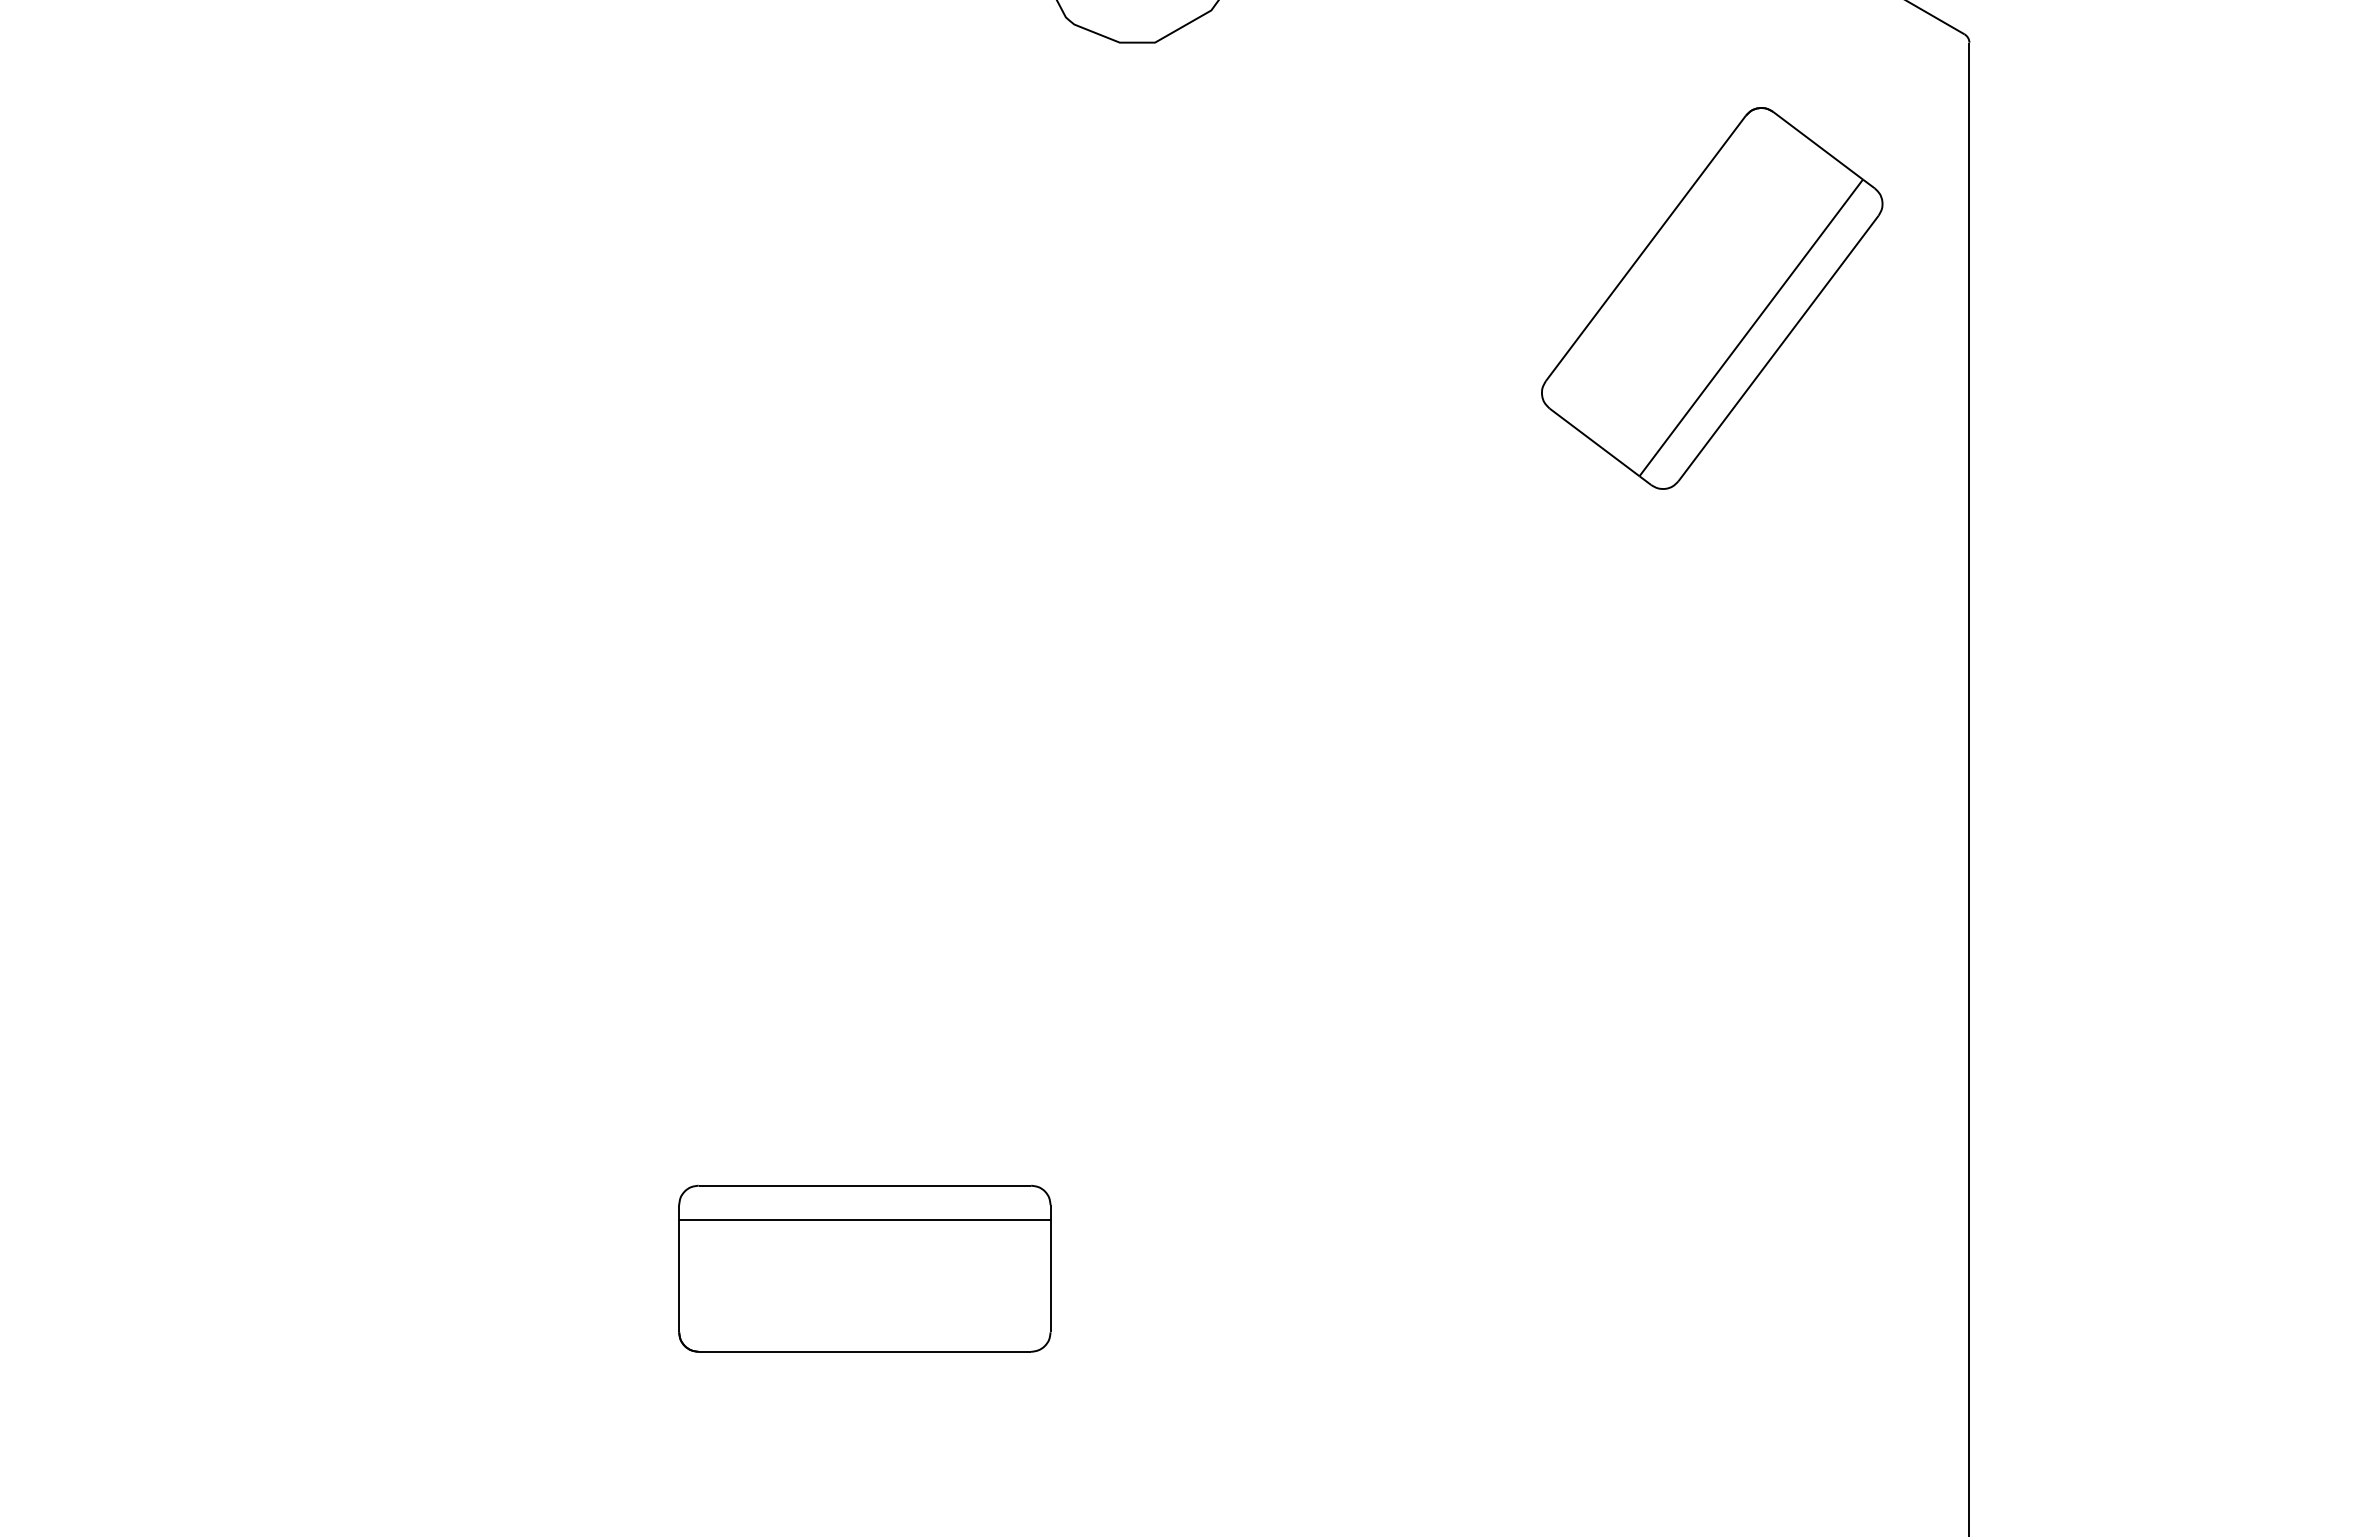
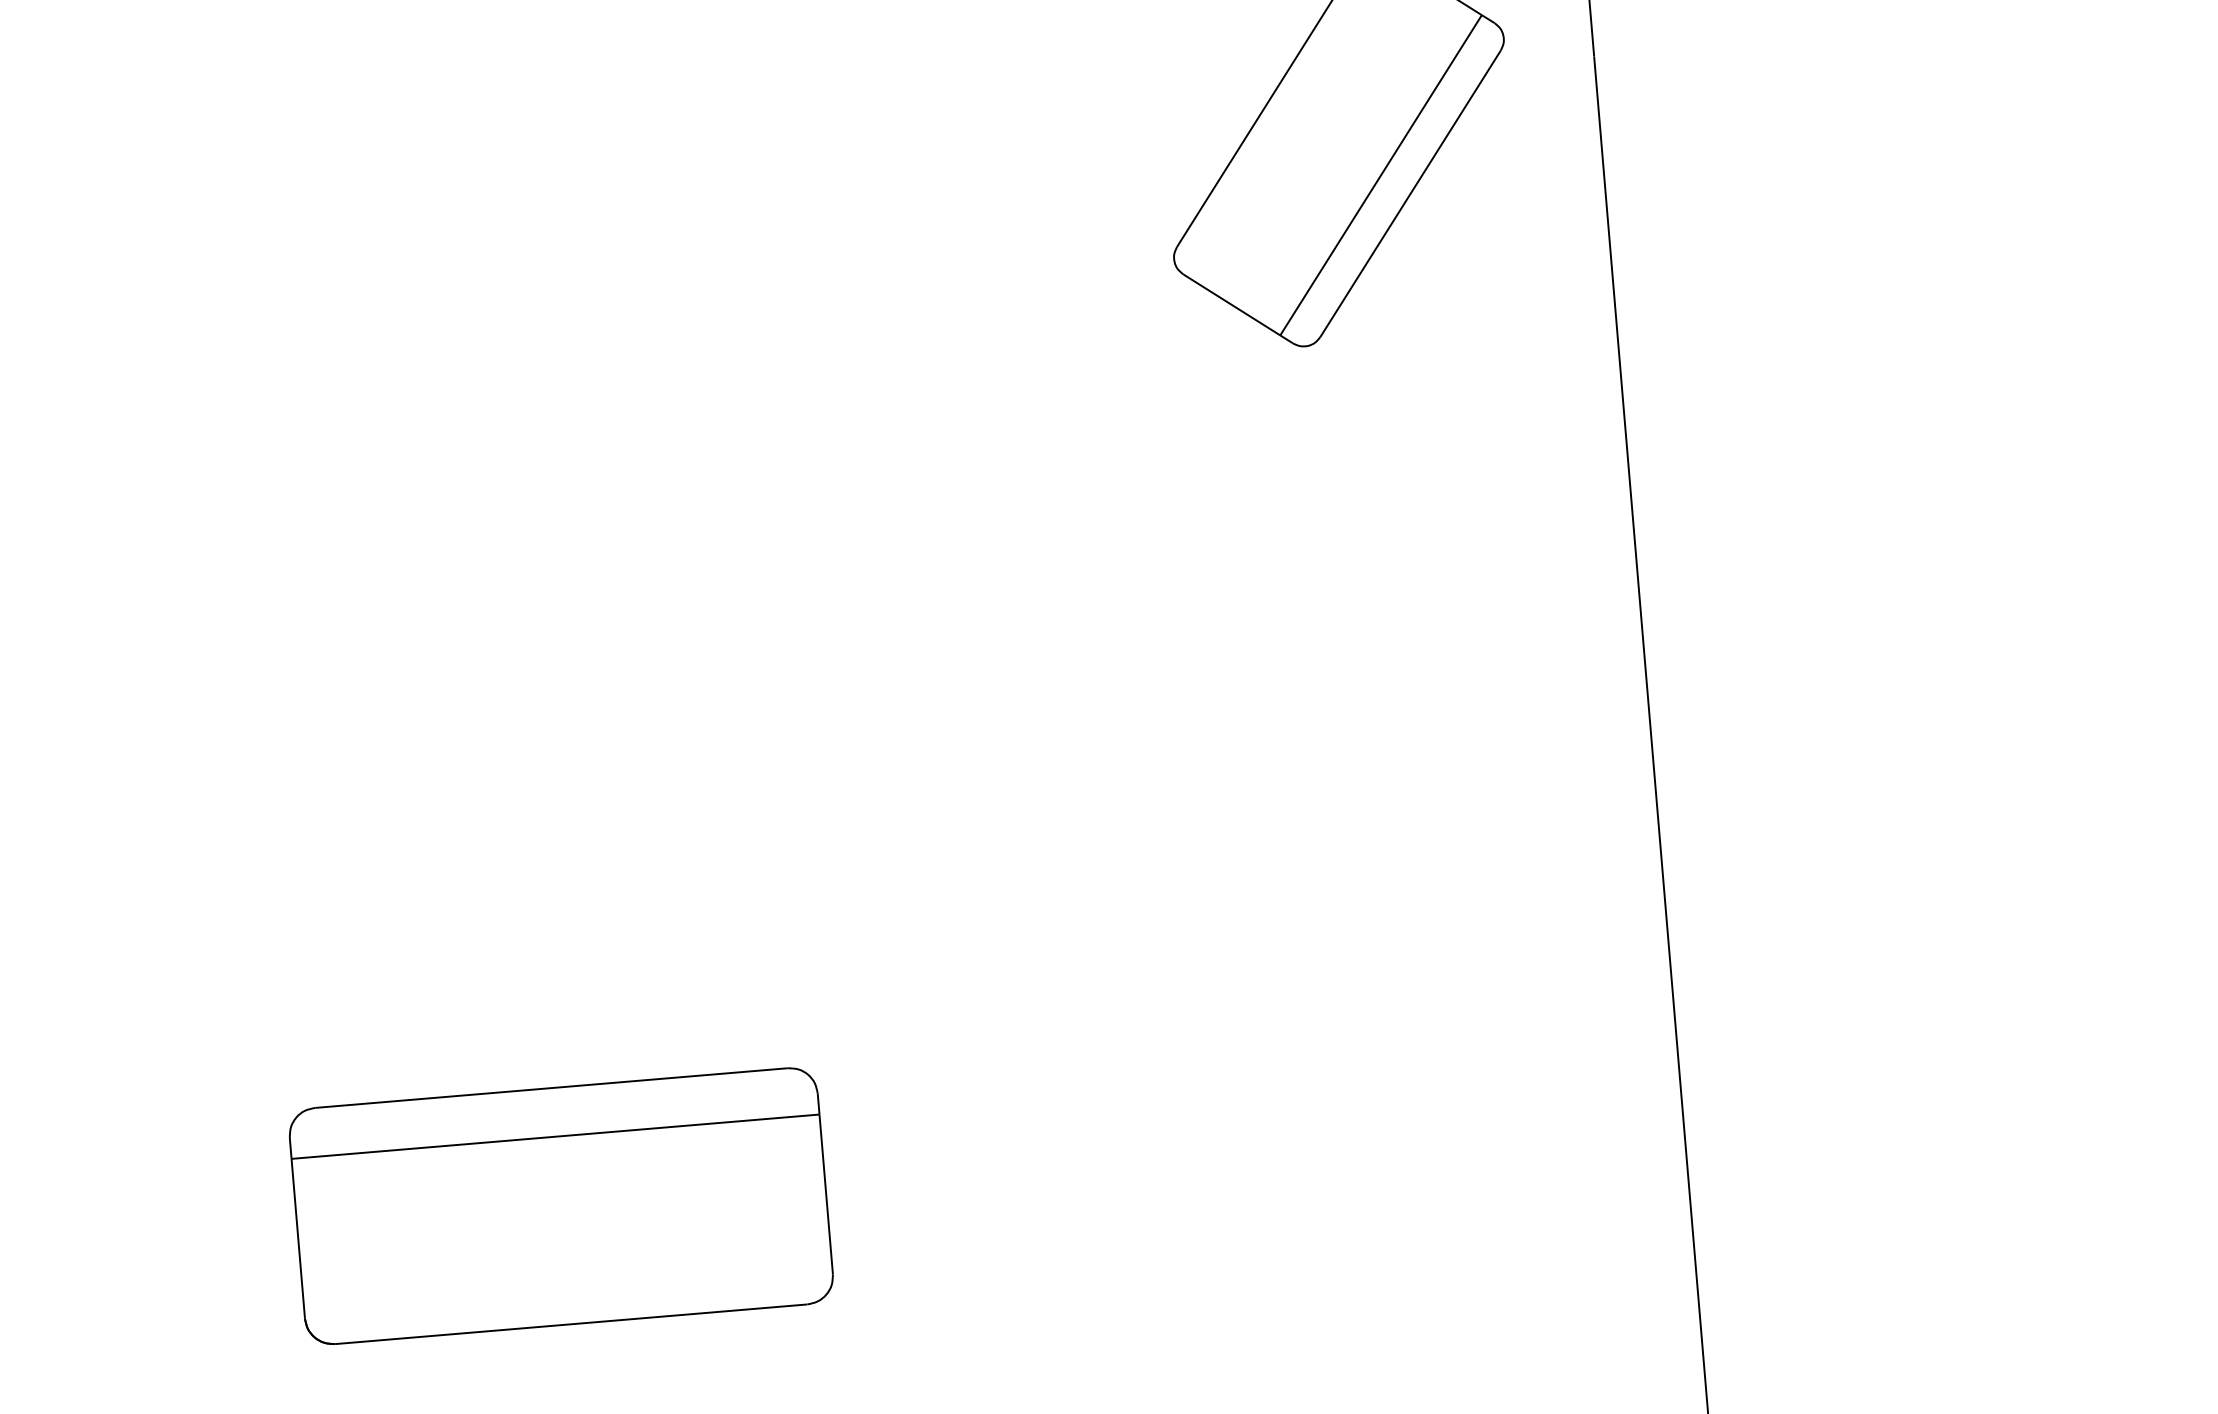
part: (864, 1268) -> (560, 1205), size x1.4

